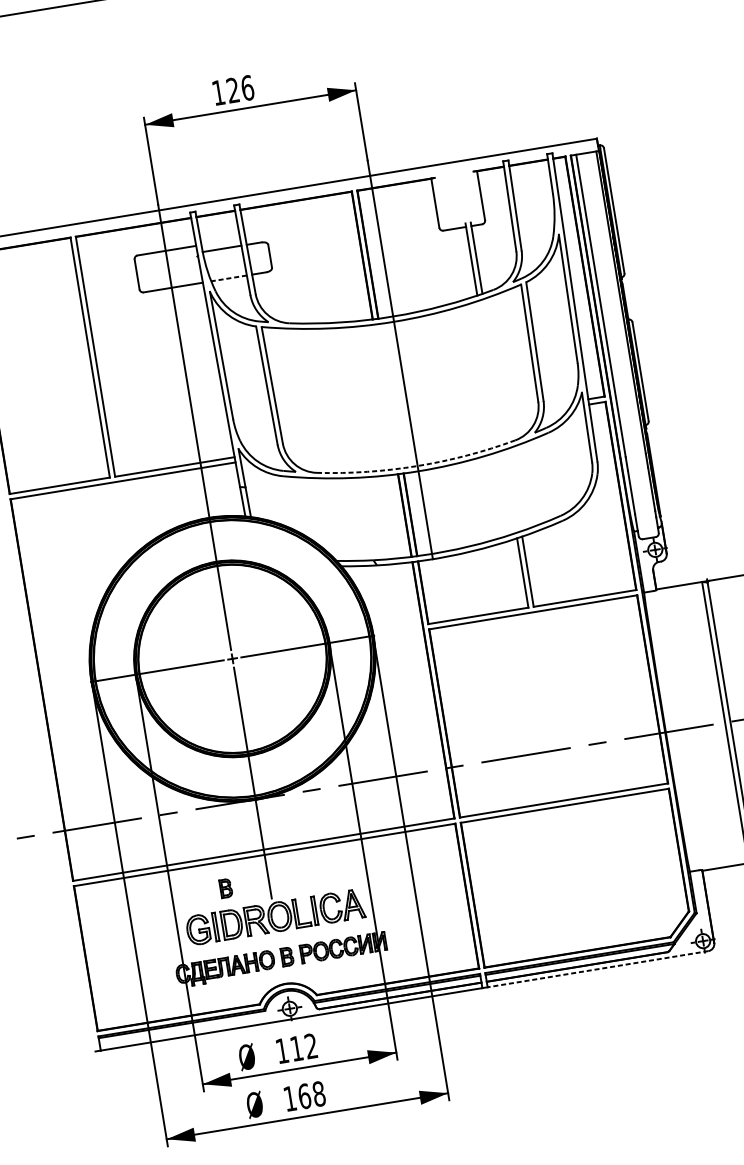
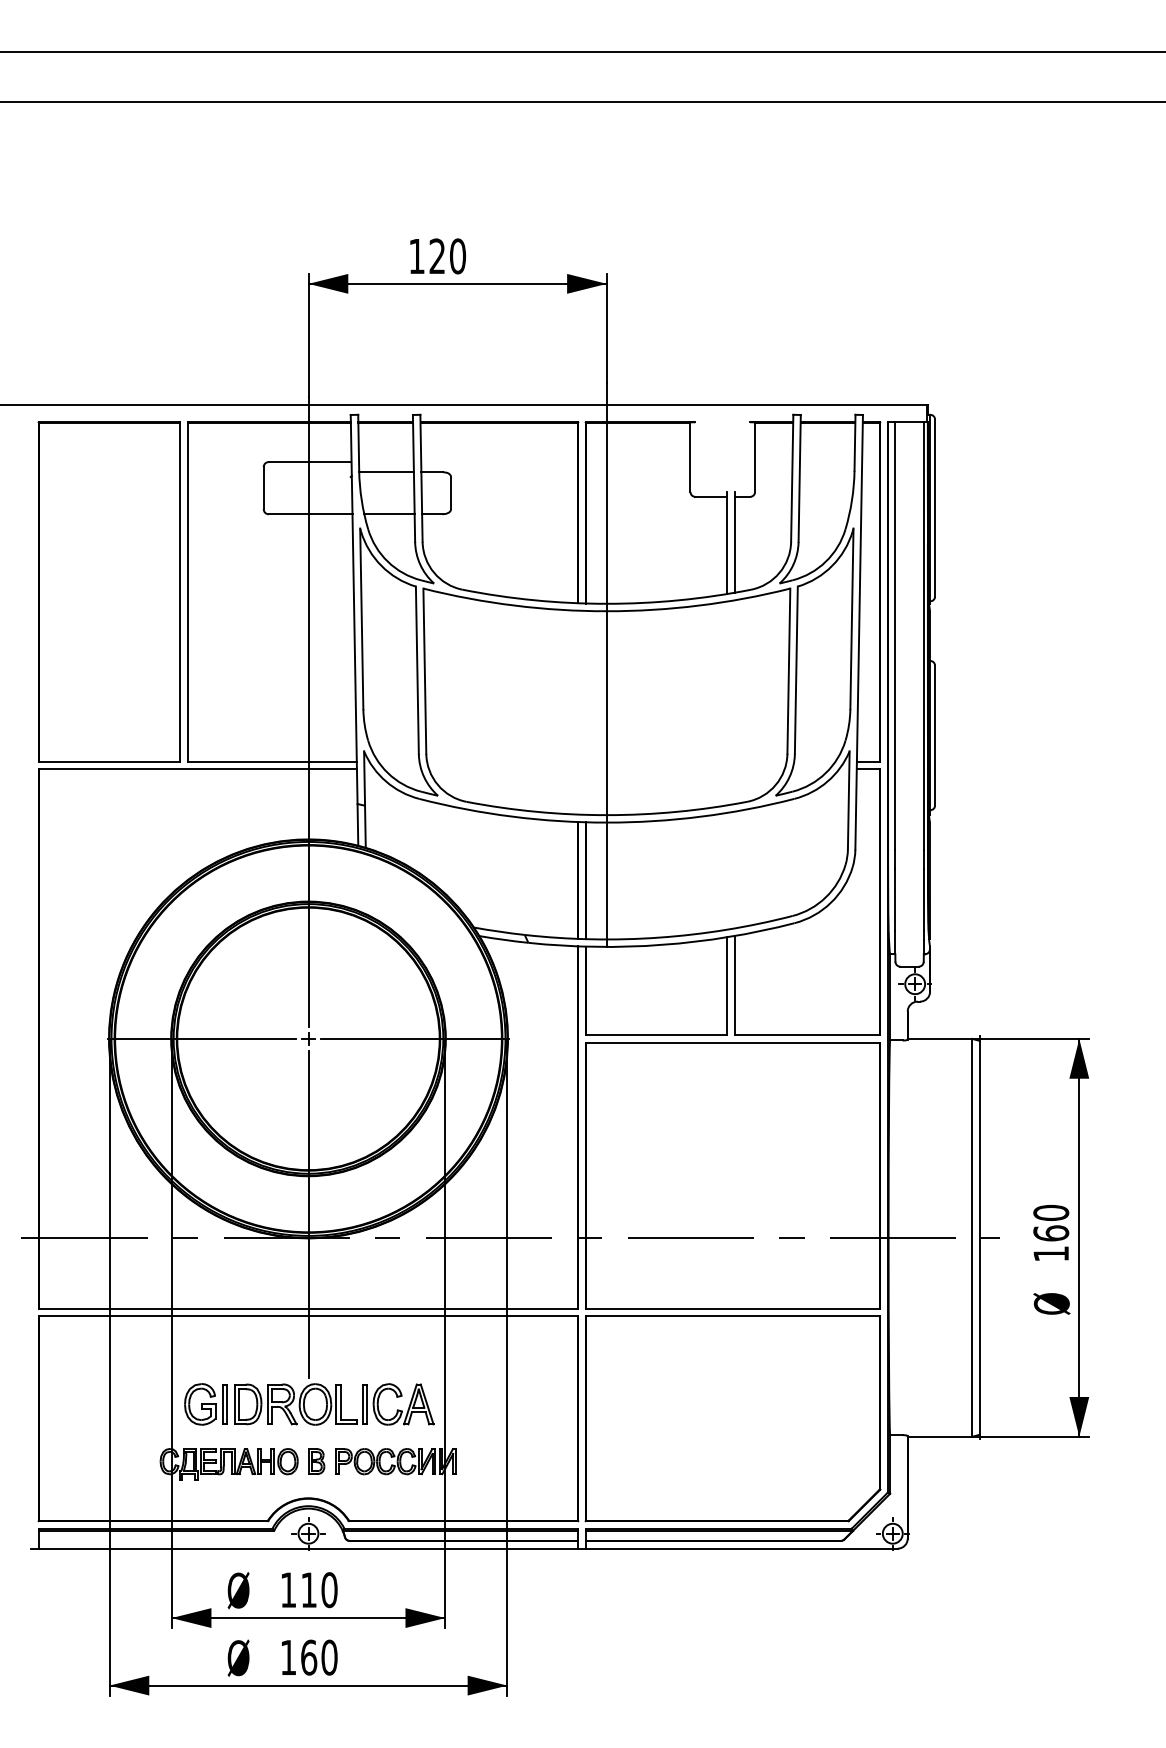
text: (248, 88) -> (458, 256), 126 -> 120
line: (229, 278) -> (389, 514), dashed -> solid
arc: (417, 466) -> (606, 815), dashed -> solid
part: (225, 888) -> (247, 1353), removed
line: (597, 969) -> (741, 1548), dashed -> solid
text: (311, 1046) -> (329, 1590), 112 -> 110
text: (319, 1093) -> (329, 1657), 168 -> 160

